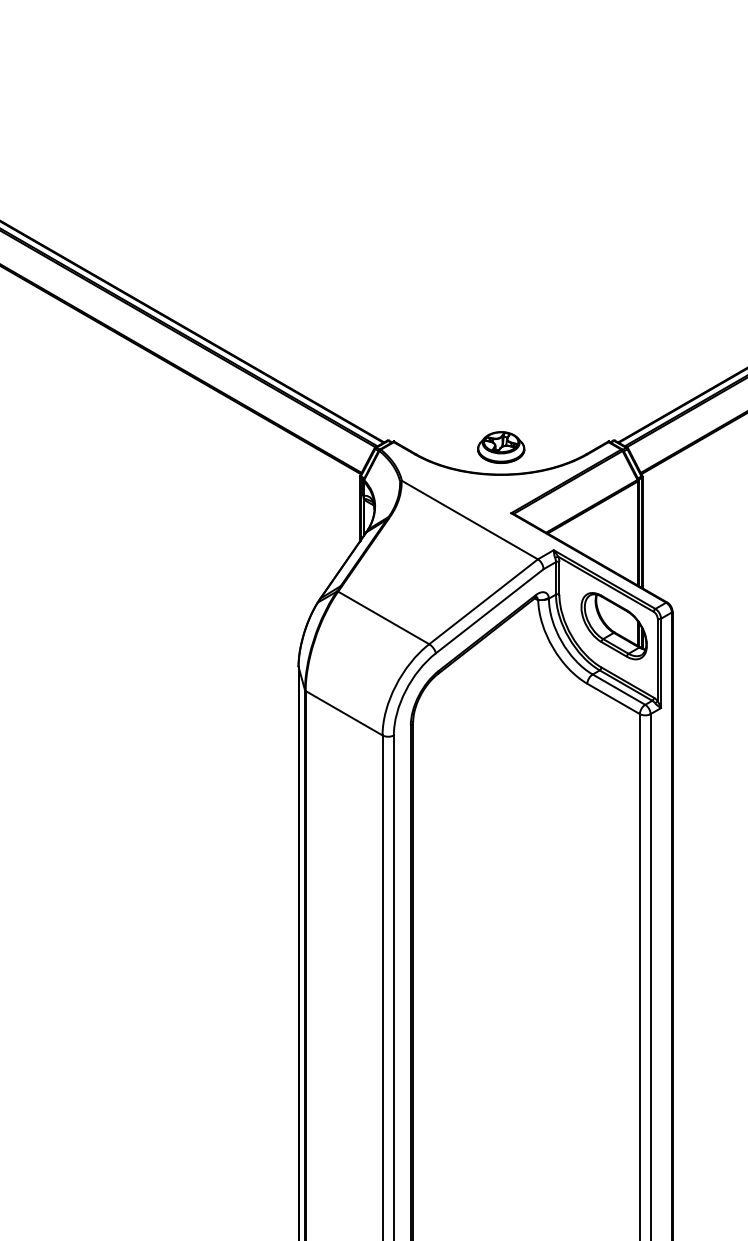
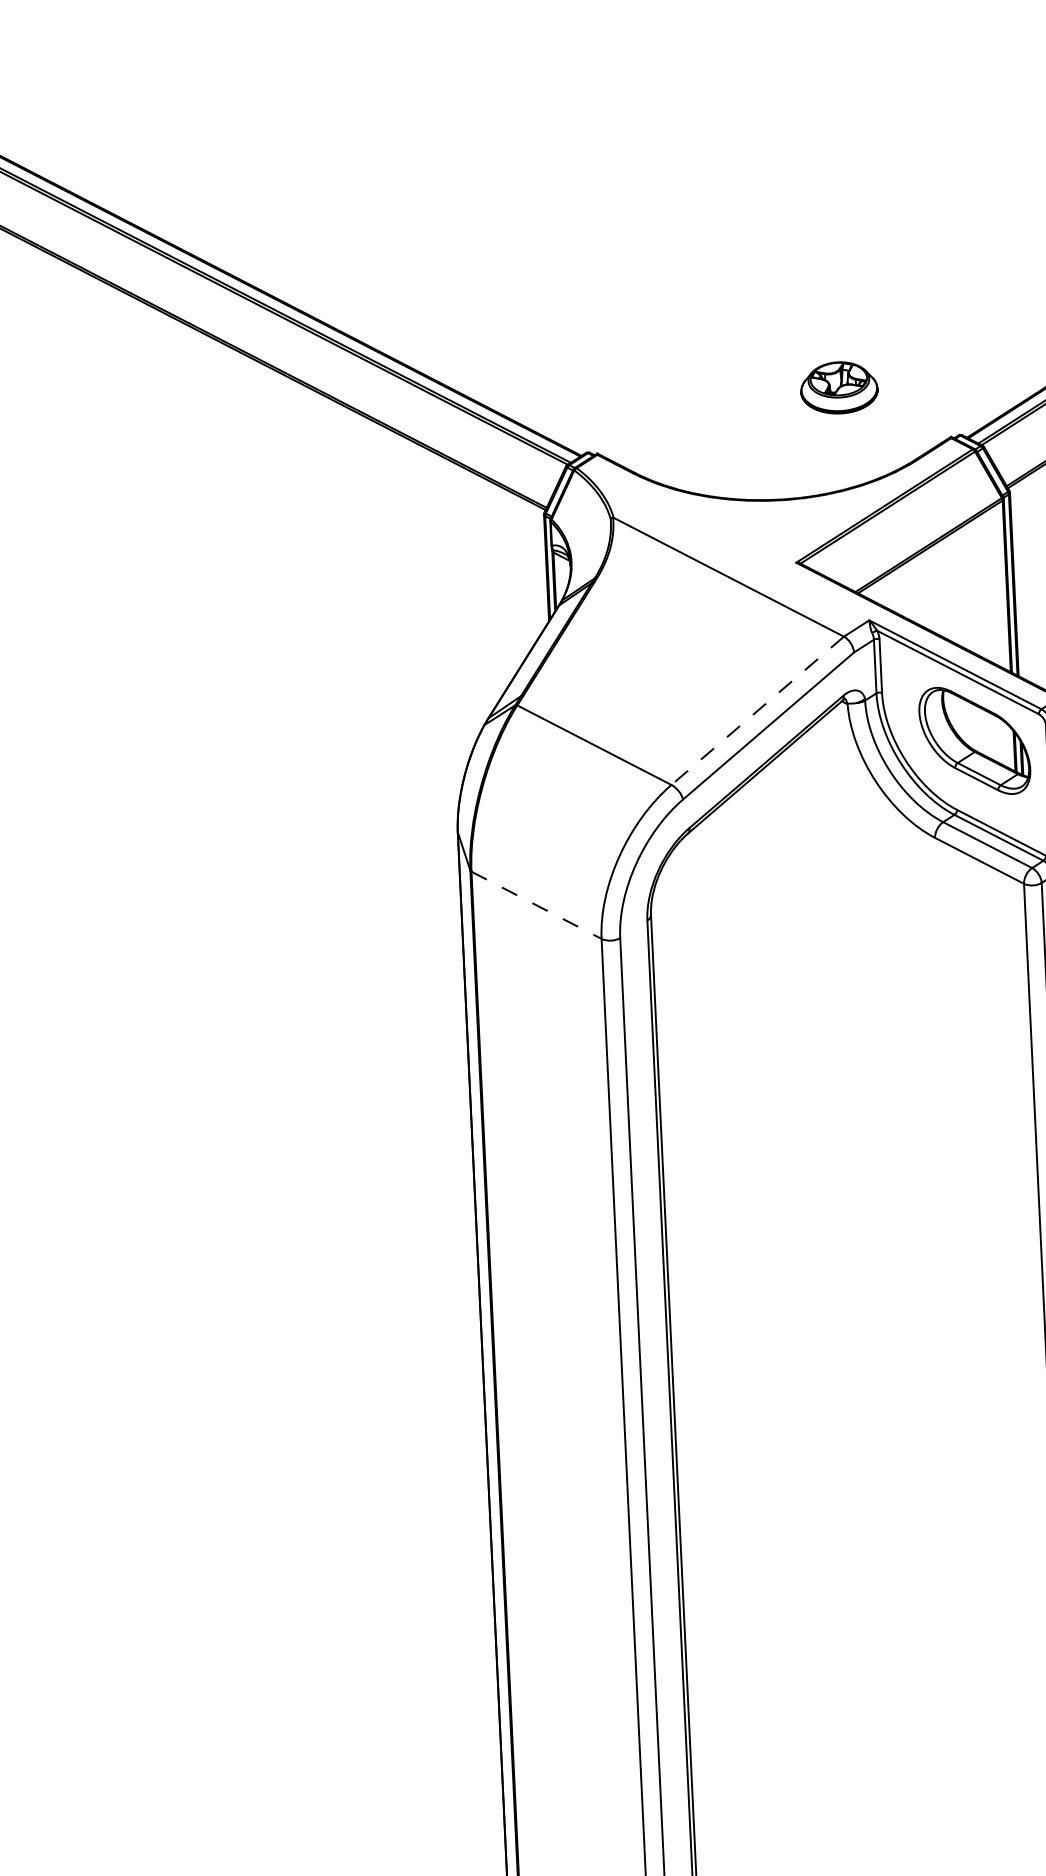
part: (501, 447) -> (839, 387), moved
line: (483, 601) -> (757, 710), solid -> dashed
line: (344, 713) -> (537, 905), solid -> dashed

